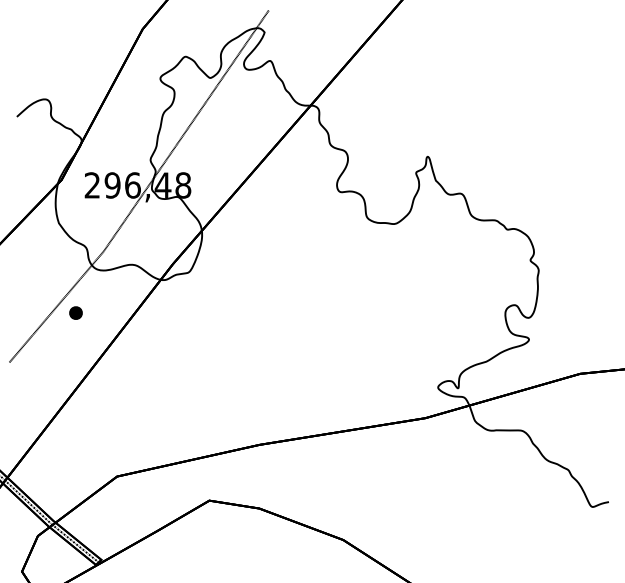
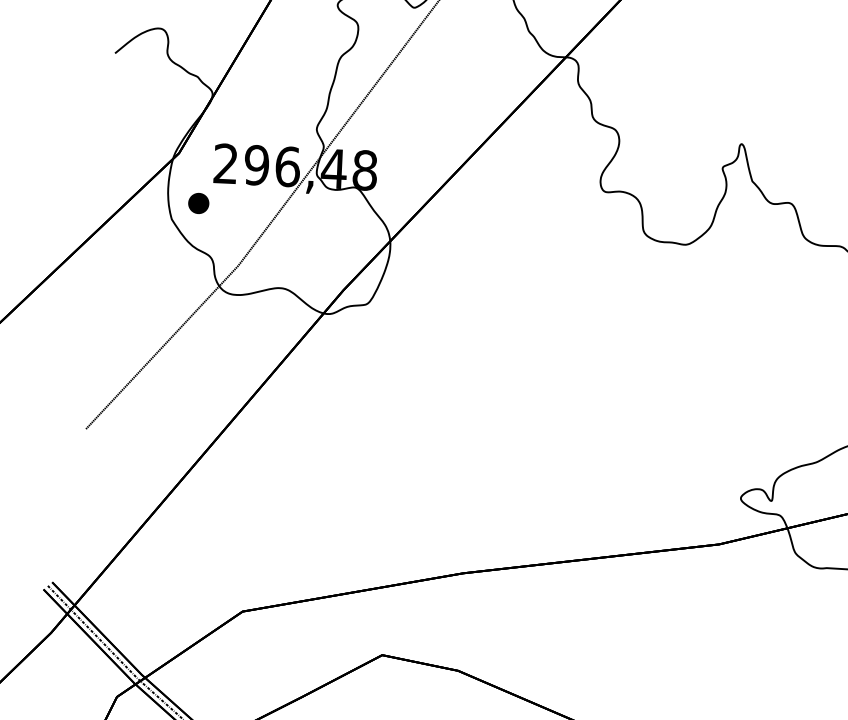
part: (75, 312) -> (198, 202), moved

